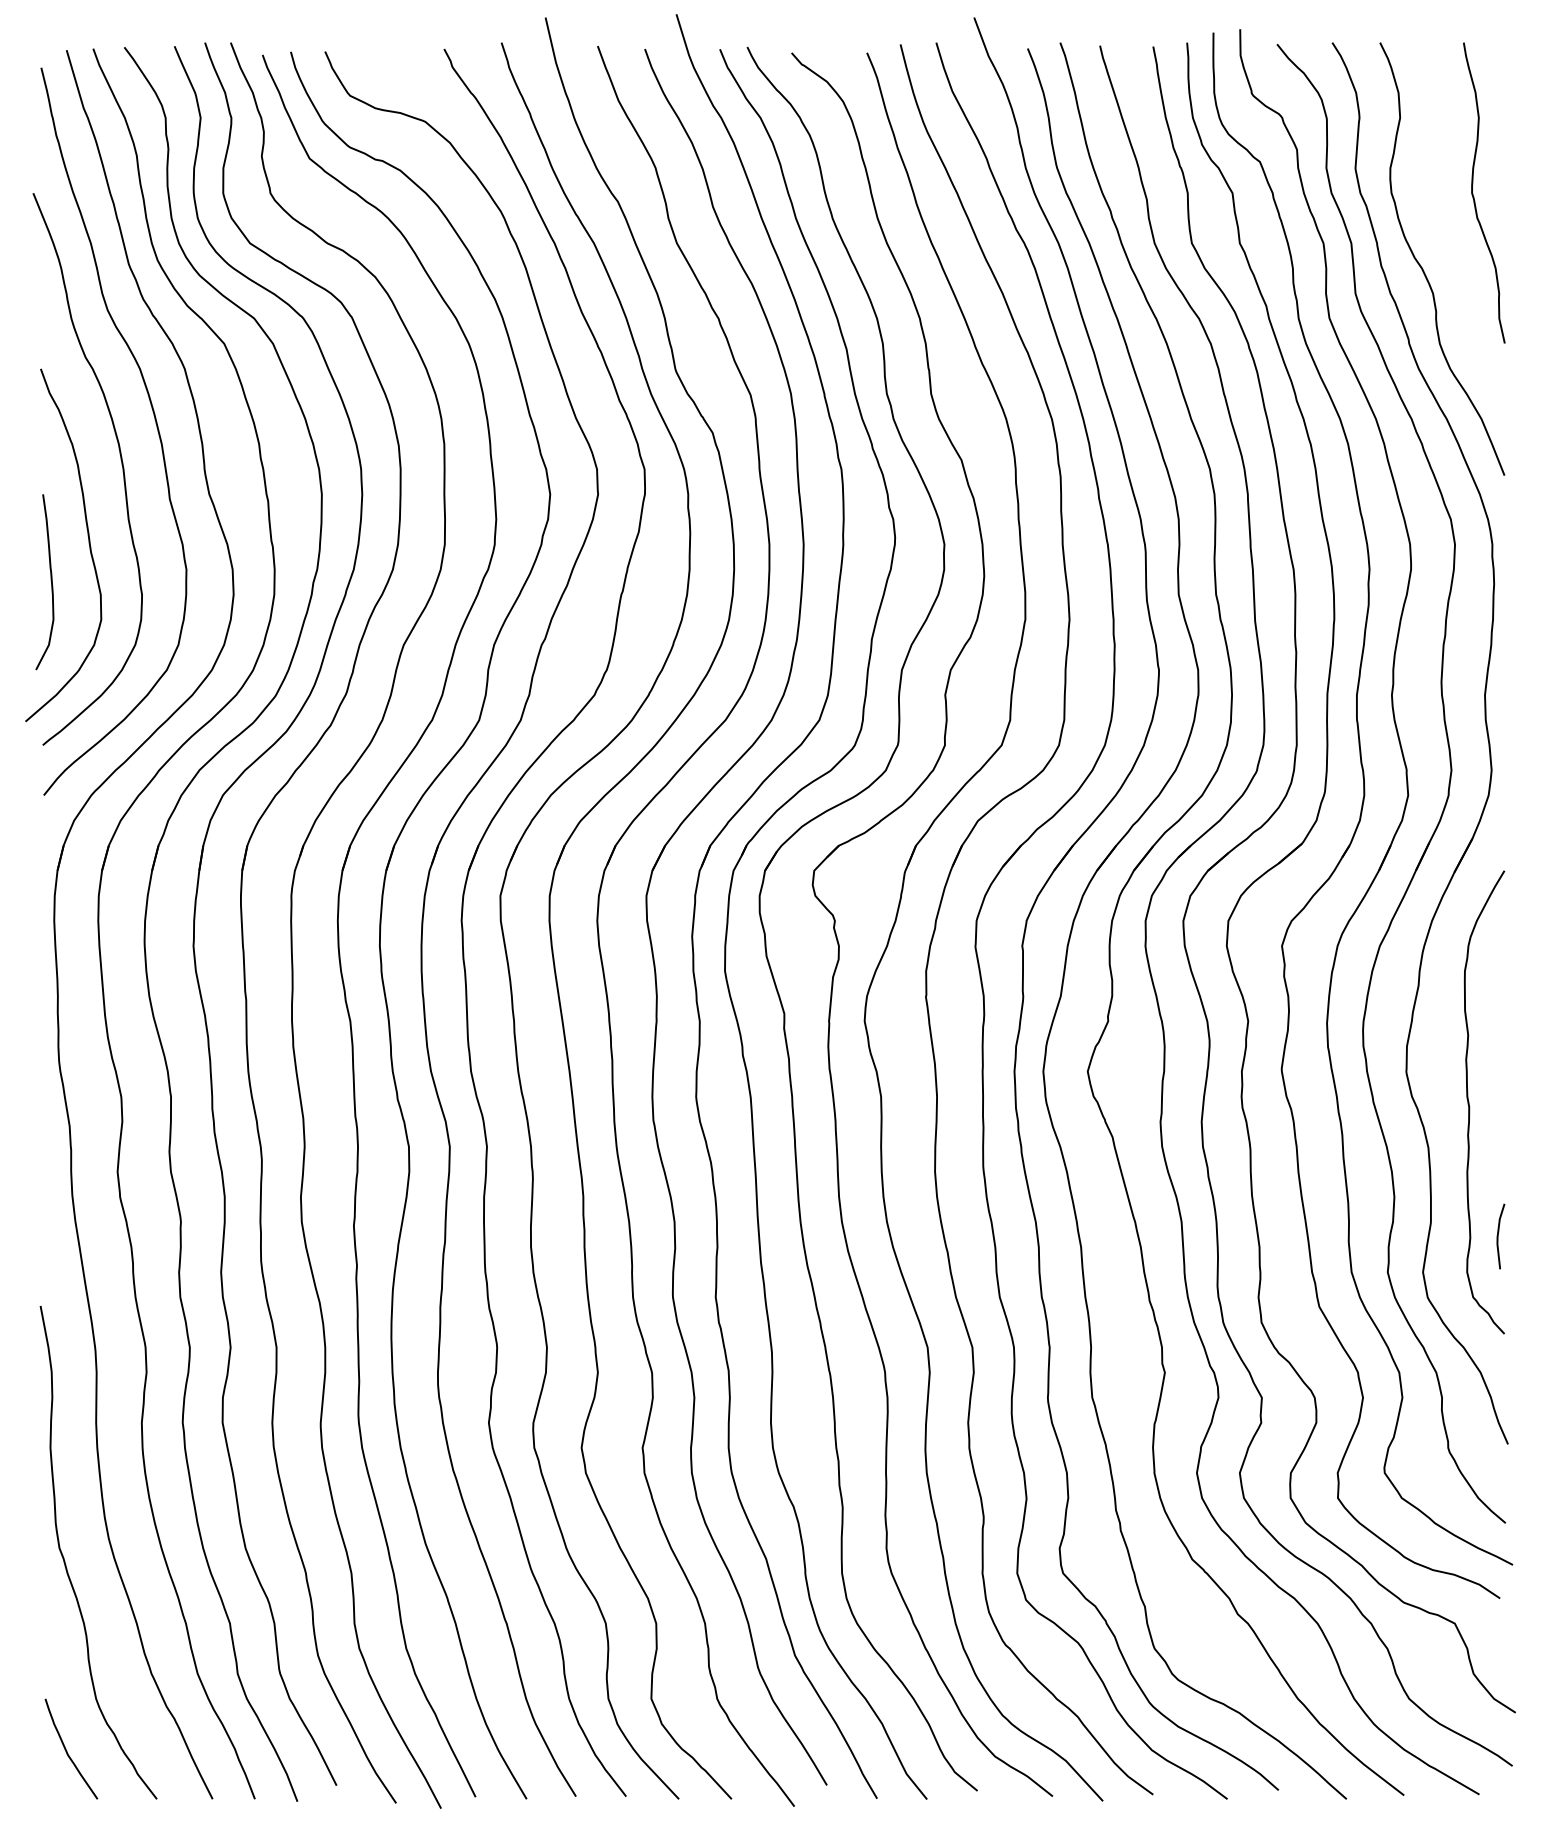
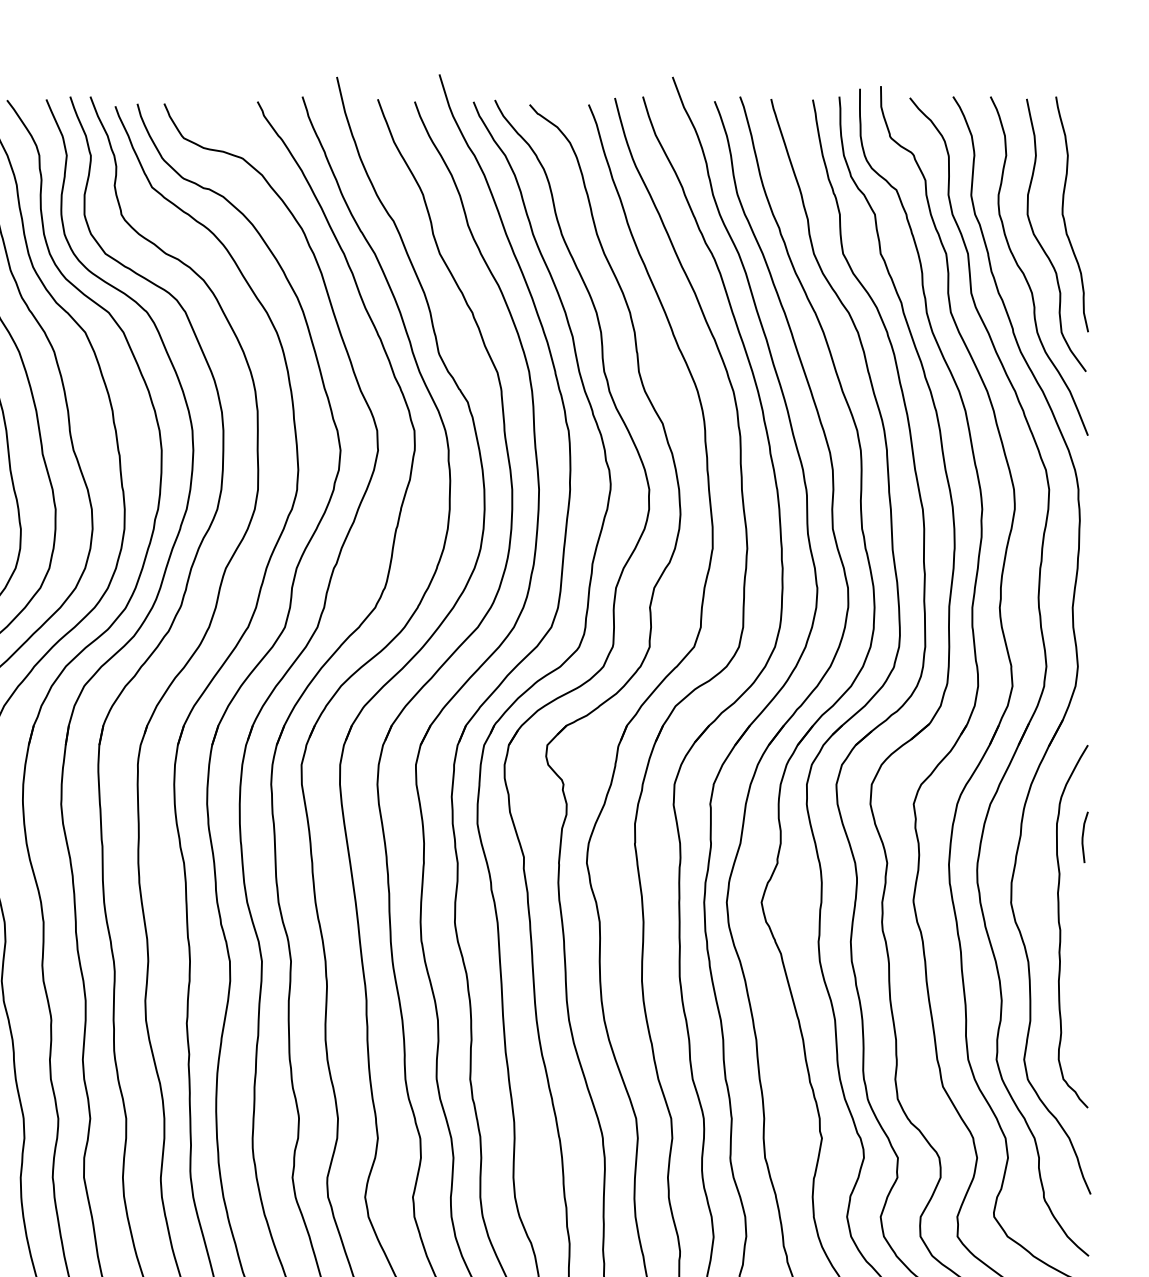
curve: (1445, 232) -> (1041, 245), added
line: (1498, 1236) -> (1083, 837), moved

